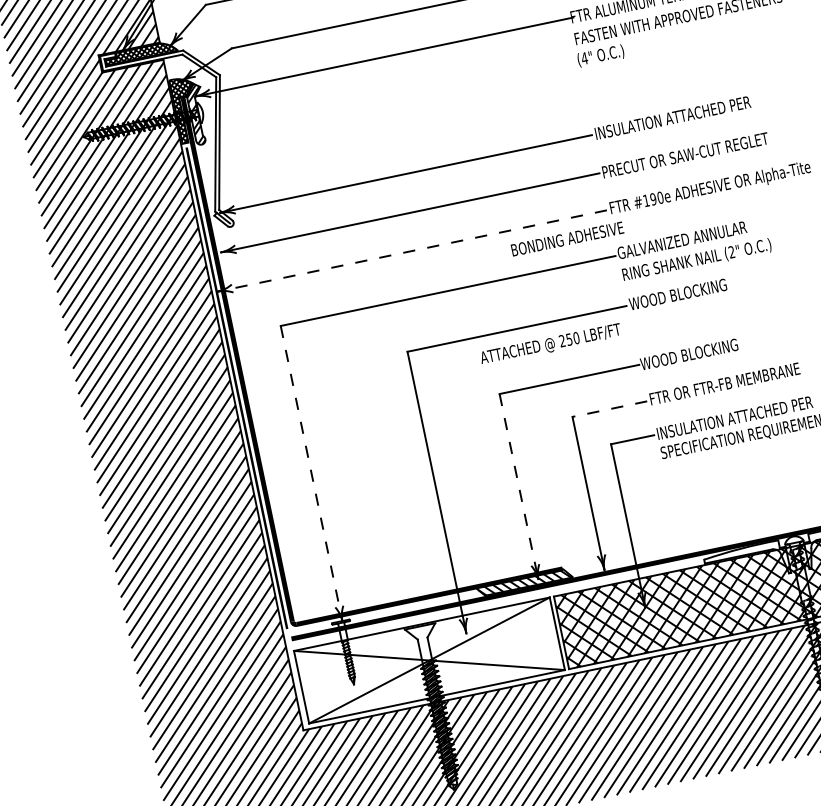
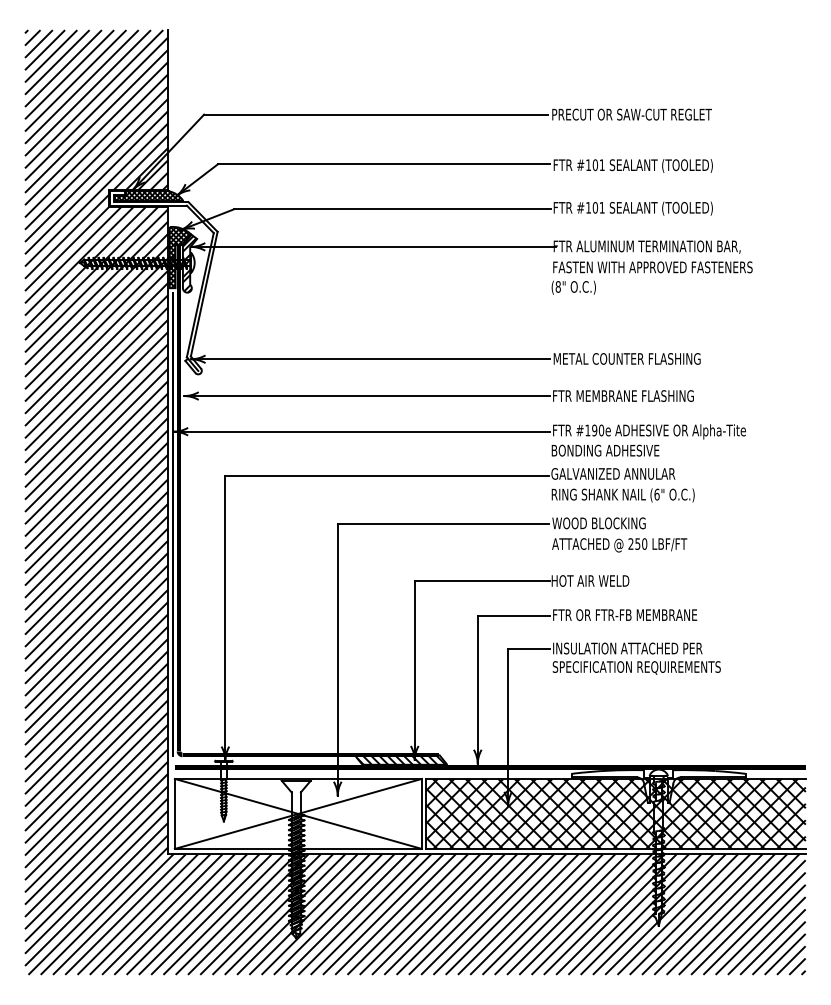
text: (584, 57) -> (558, 286), (4" -> (8"
text: (672, 117) -> (628, 358), INSULATION ATTACHED PER -> METAL COUNTER FLASHING
text: (686, 154) -> (633, 395), PRECUT OR SAW-CUT REGLET -> FTR MEMBRANE FLASHING
text: (567, 238) -> (605, 450), moved
line: (412, 250) -> (361, 431), dashed -> solid
text: (731, 252) -> (656, 494), (2" -> (6"
text: (550, 345) -> (619, 545), moved
text: (688, 354) -> (597, 580), WOOD BLOCKING -> HOT AIR WELD
line: (609, 409) -> (513, 616), dashed -> solid
line: (311, 473) -> (225, 618), dashed -> solid
line: (518, 486) -> (414, 670), dashed -> solid

